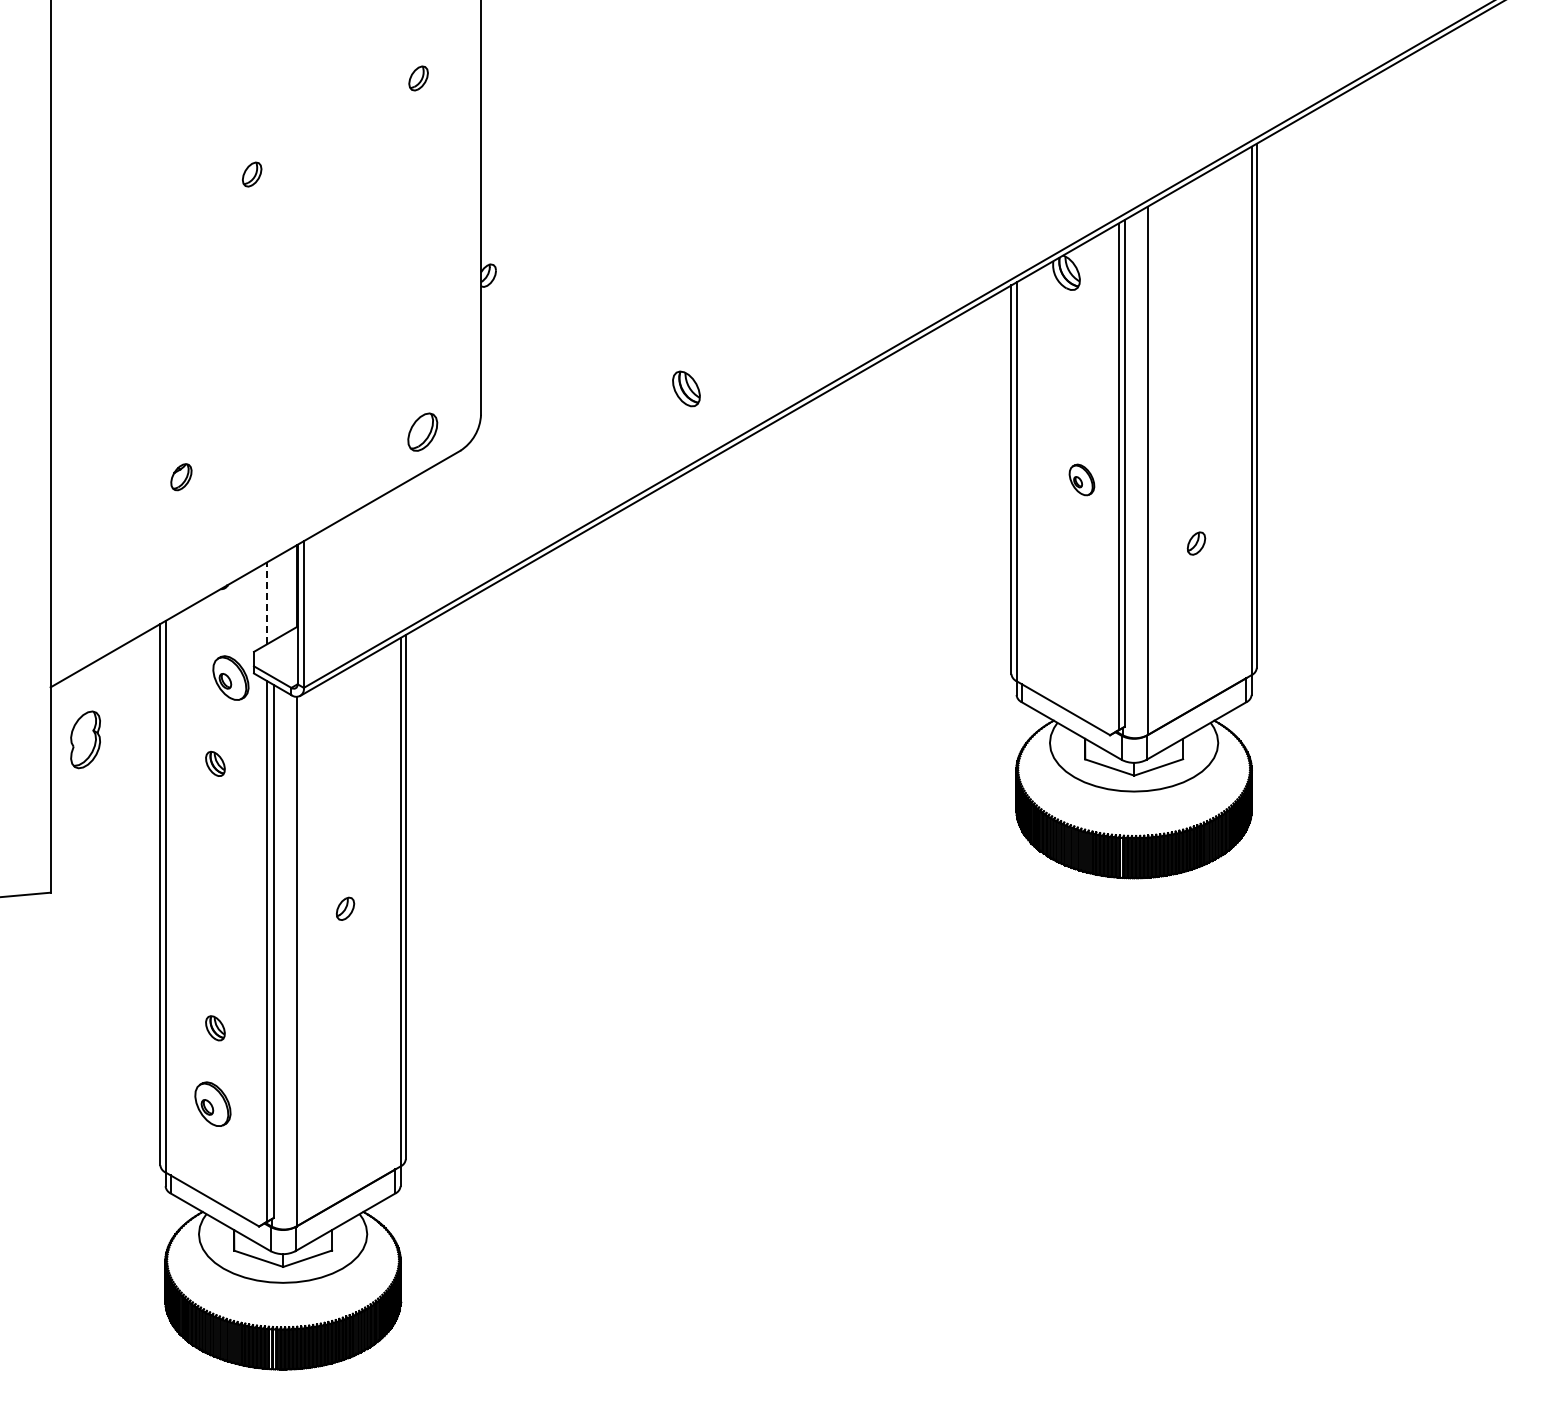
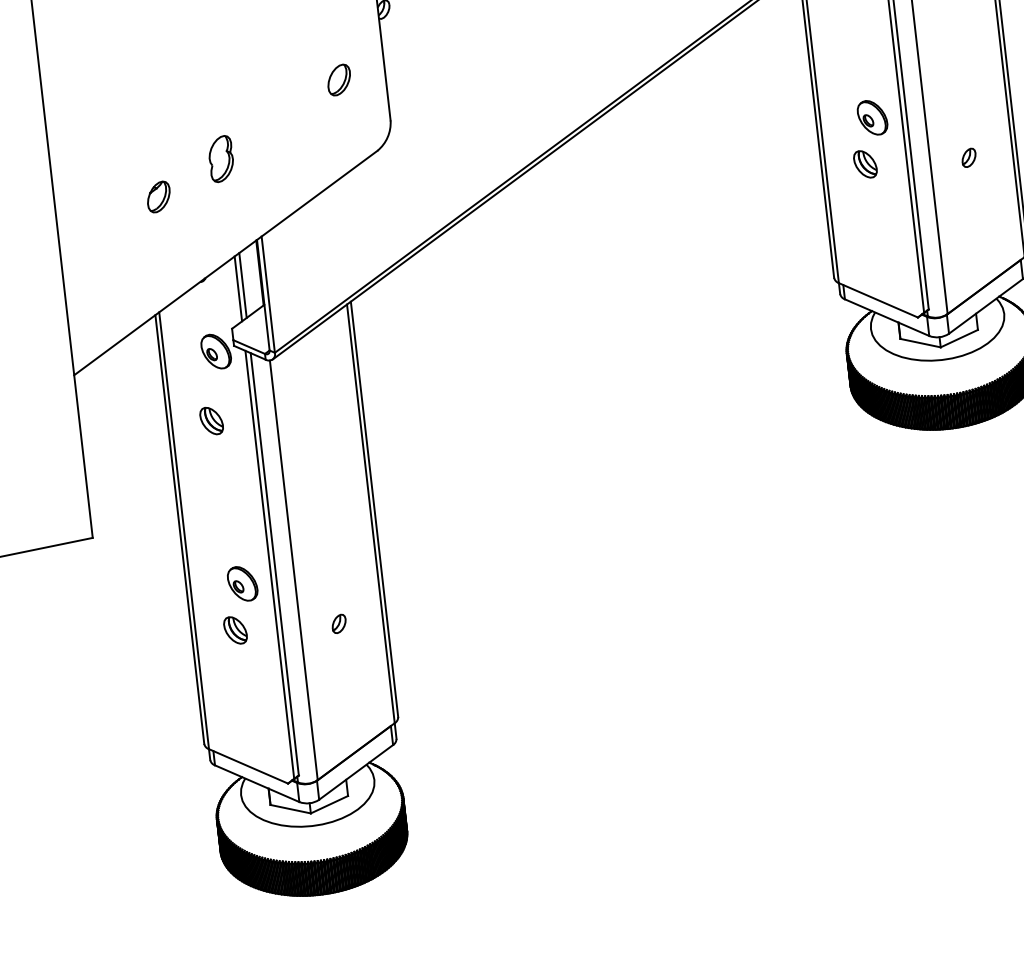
part: (686, 388) -> (865, 164), moved
part: (422, 431) -> (338, 79), moved
part: (181, 476) -> (158, 196), size x1.43
part: (1081, 479) -> (872, 117), size x1.43
line: (273, 599) -> (242, 285), added
line: (267, 603) -> (238, 289), dashed -> solid
part: (85, 739) -> (221, 158), moved
part: (215, 763) -> (211, 420), size x1.43
part: (345, 908) -> (339, 623), moved
part: (215, 1028) -> (235, 630), size x1.43
part: (212, 1103) -> (242, 583), moved

